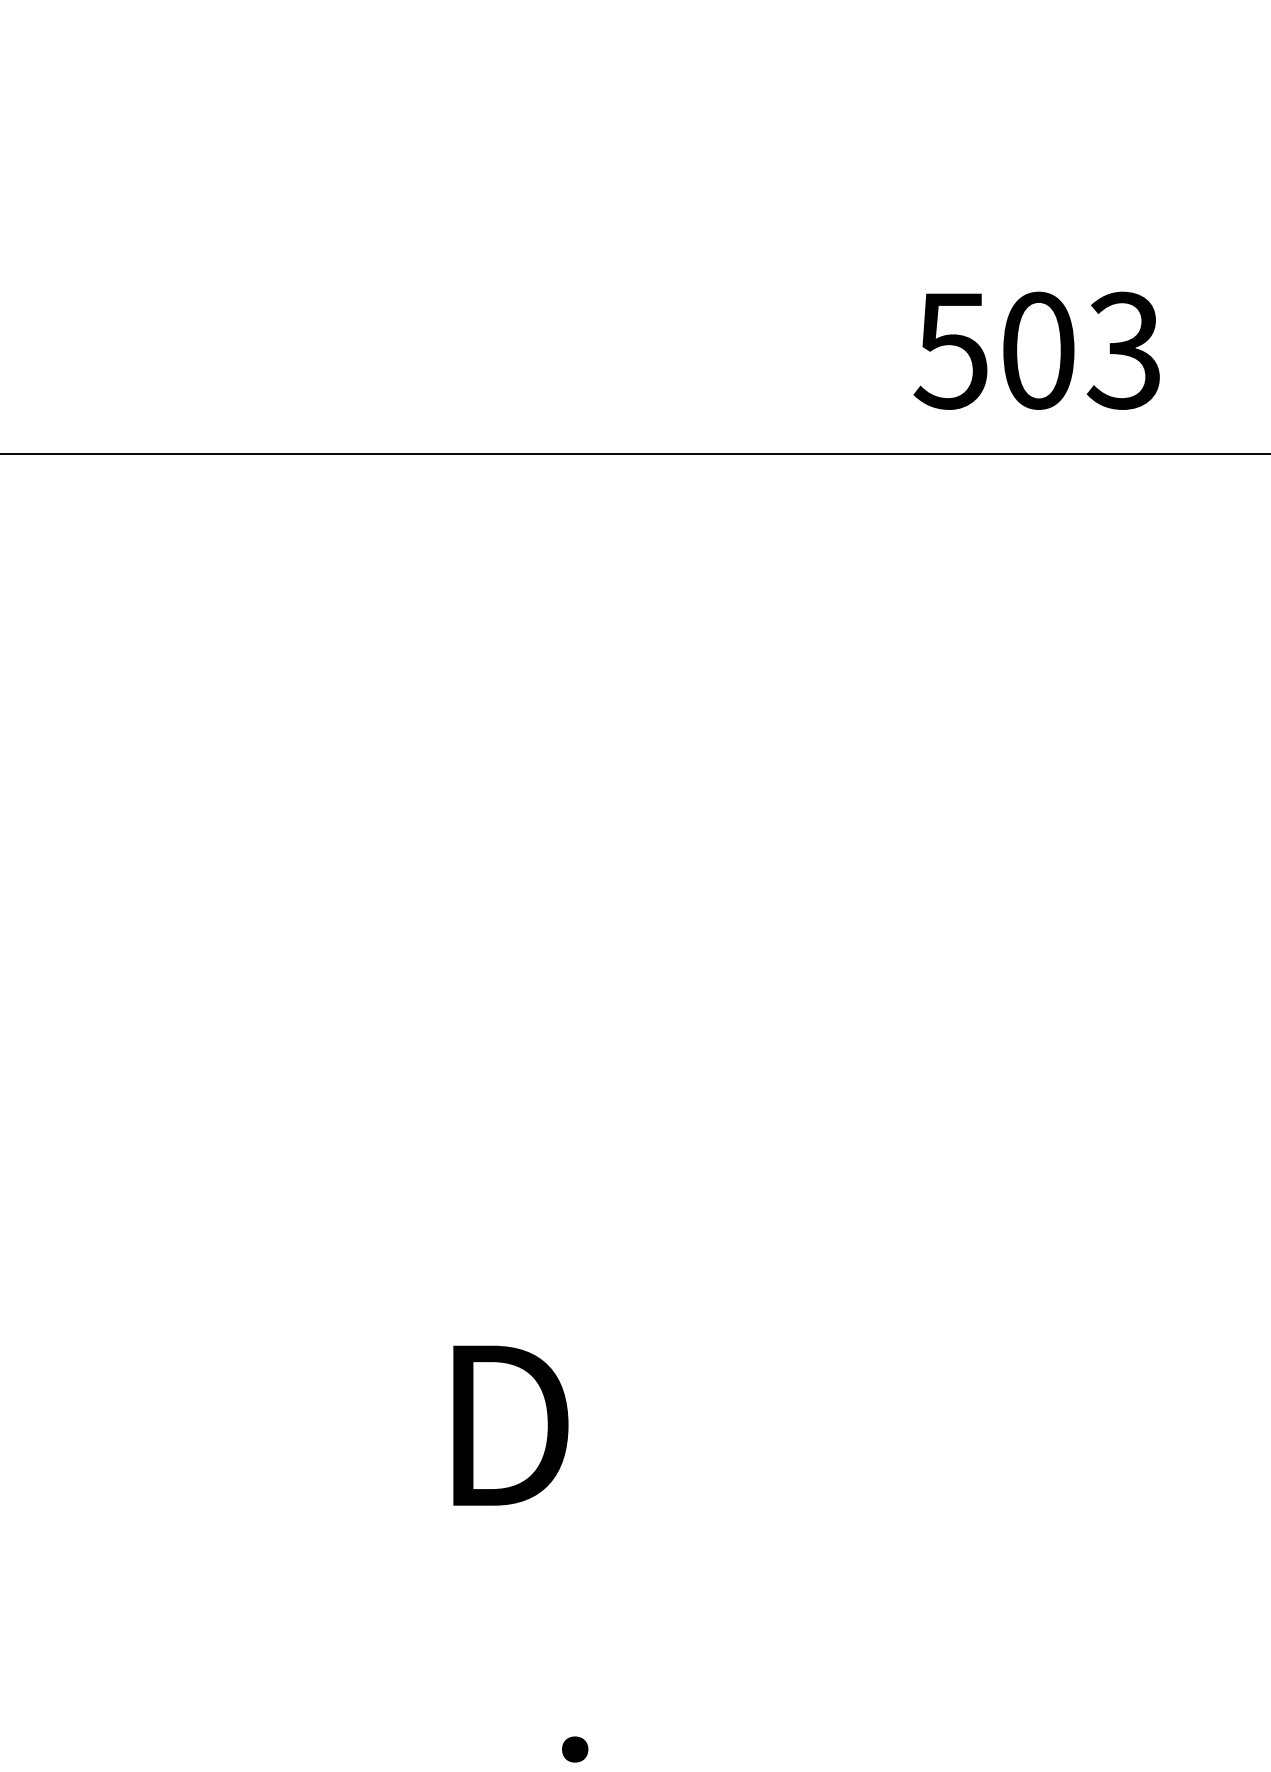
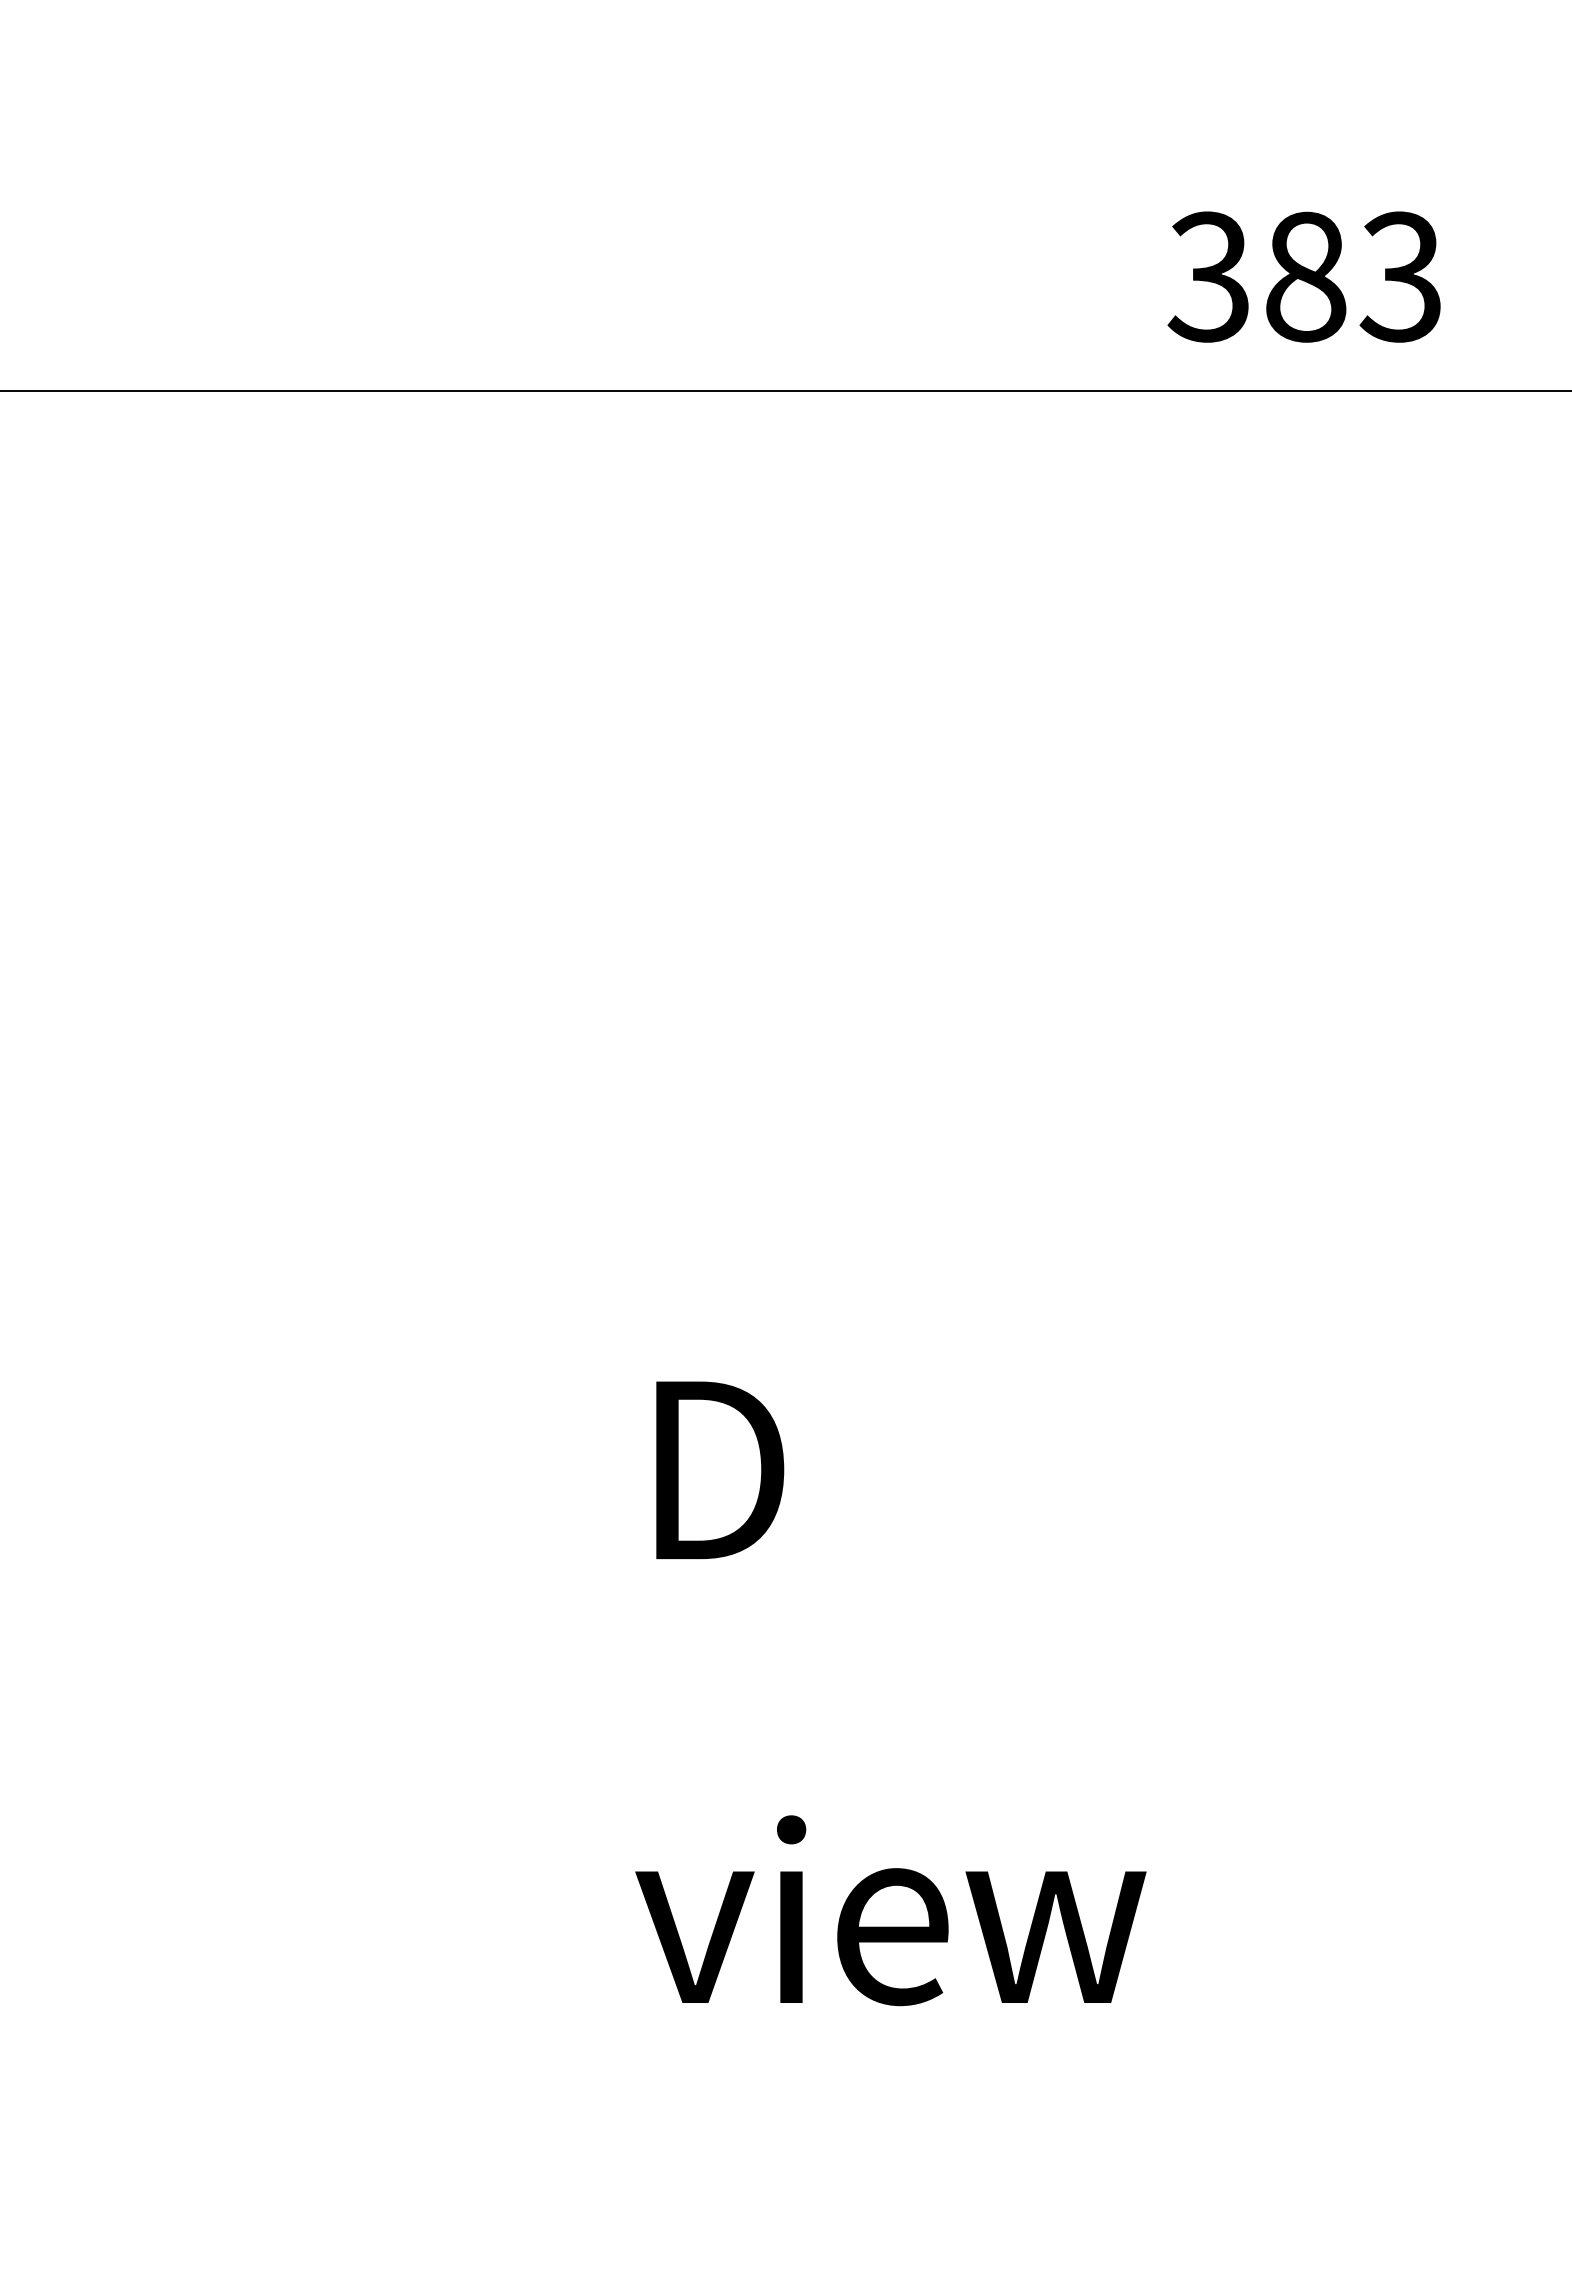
text: (993, 350) -> (1256, 276), 503 -> 383

